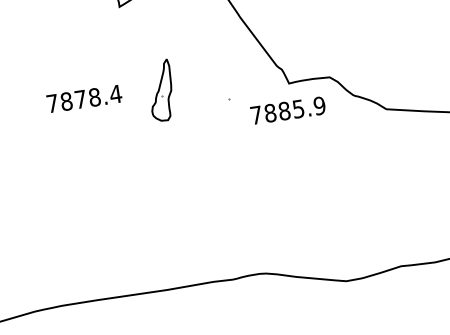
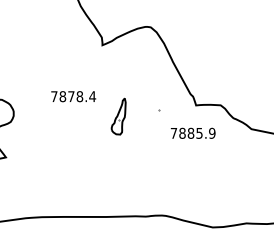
part: (160, 90) -> (118, 116), moved
text: (286, 109) -> (192, 132), moved

